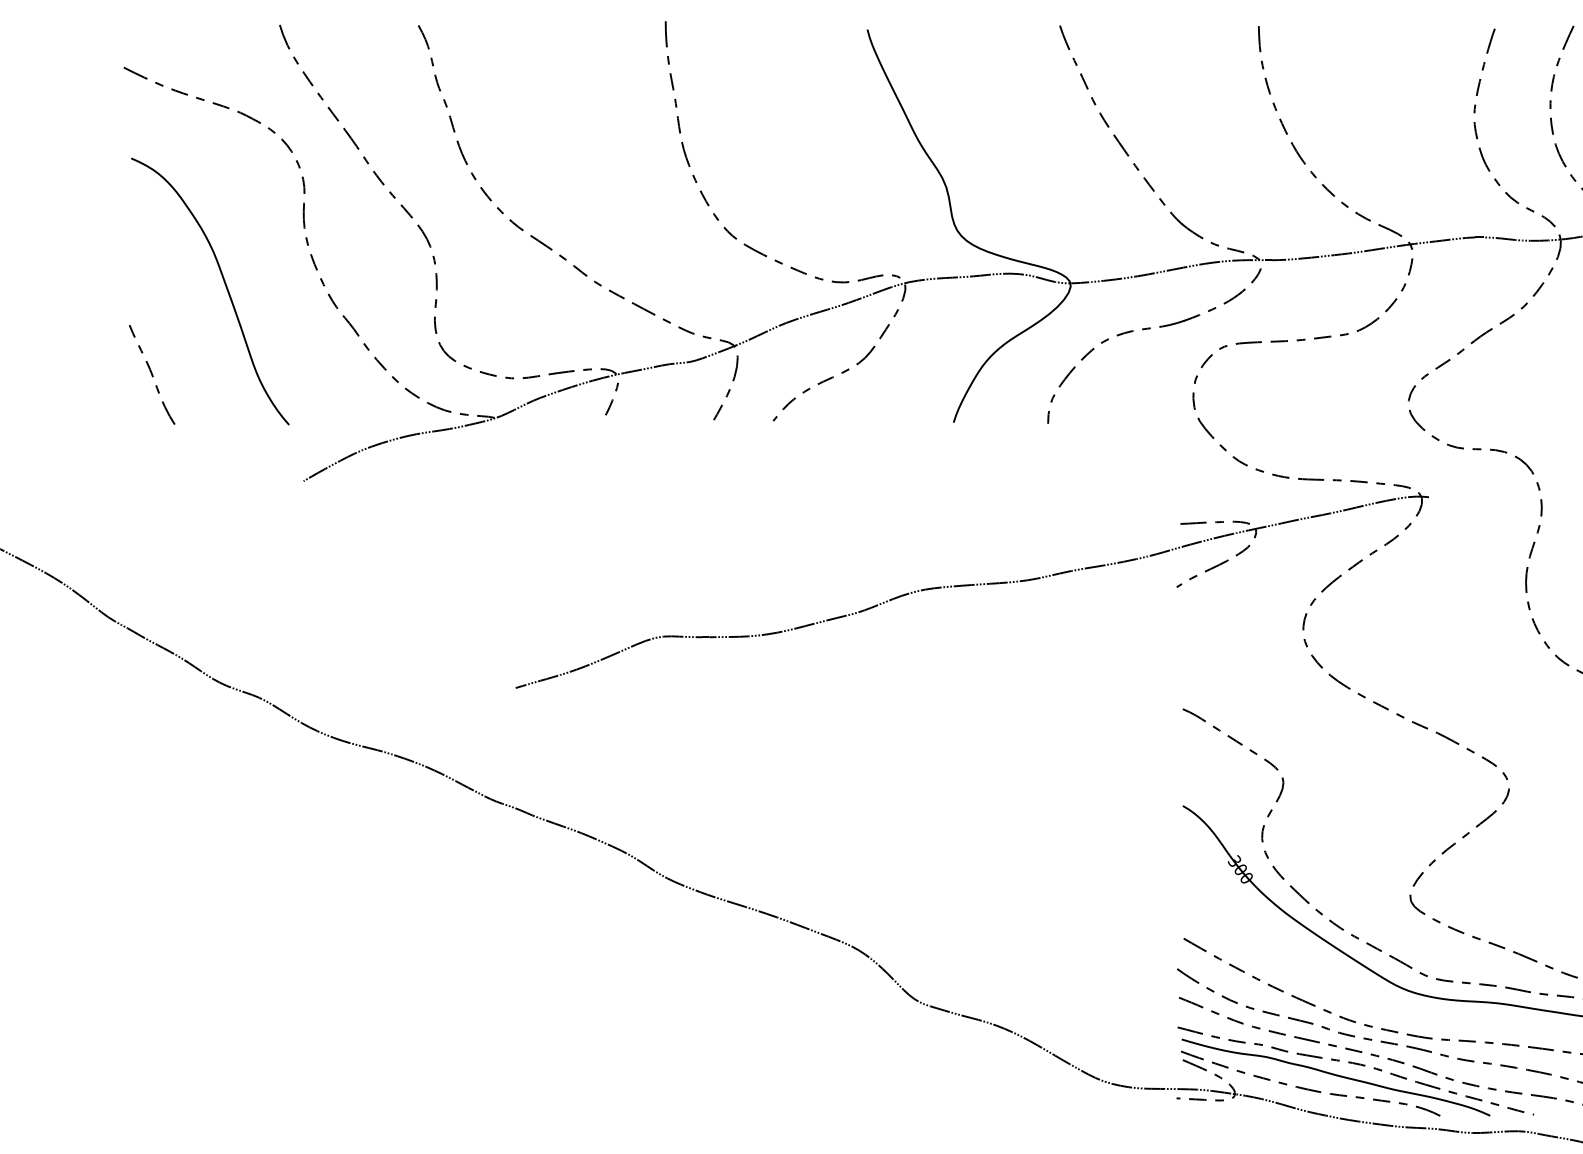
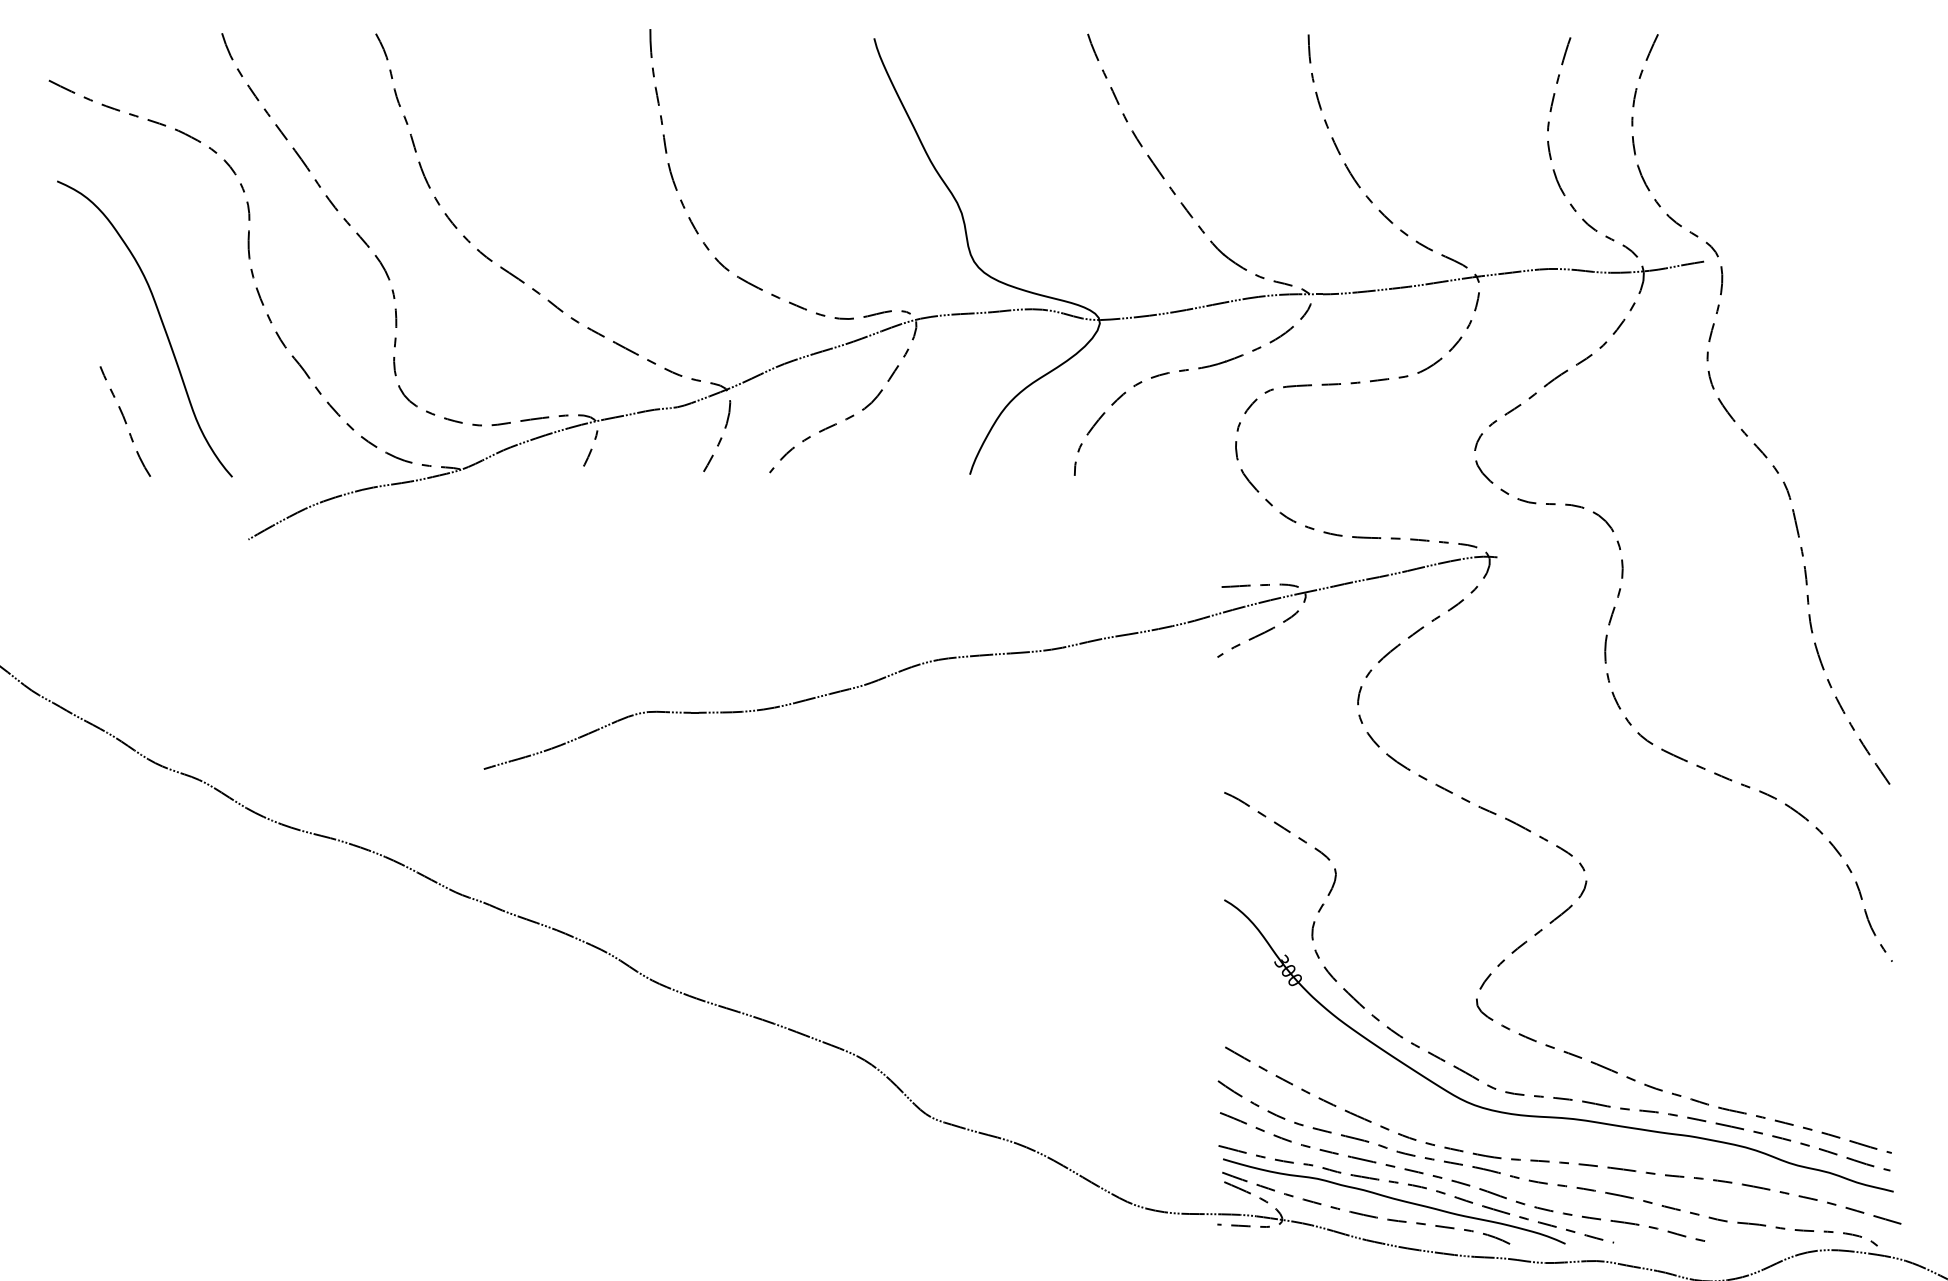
curve: (152, 374) -> (125, 421), moved

